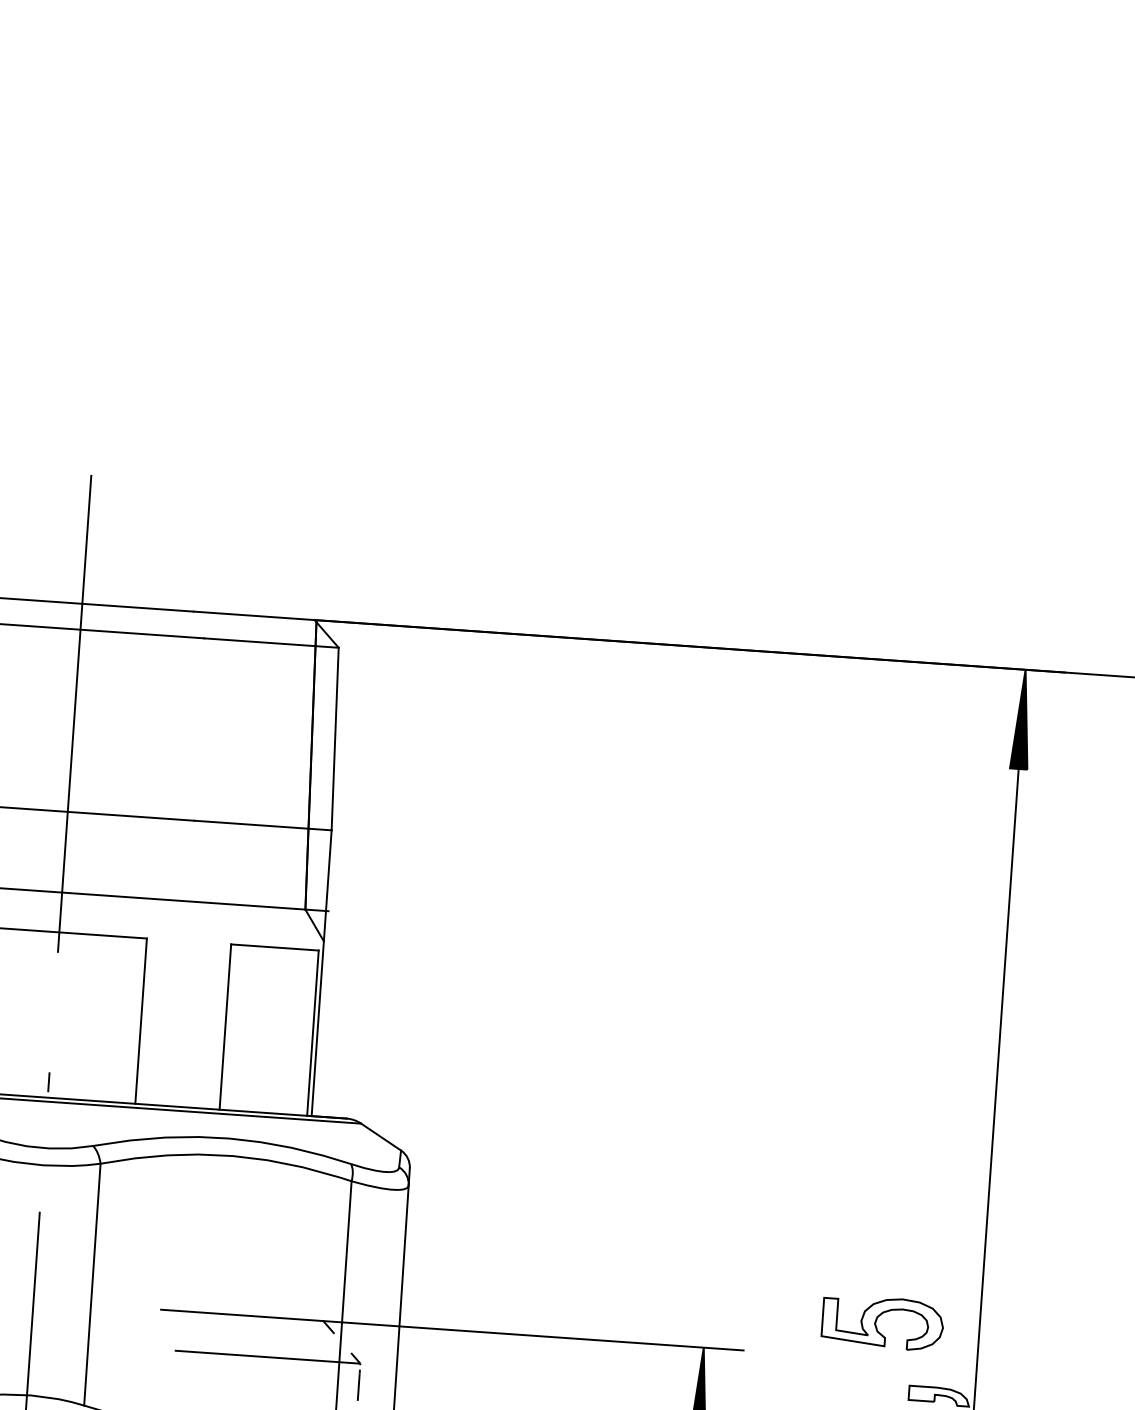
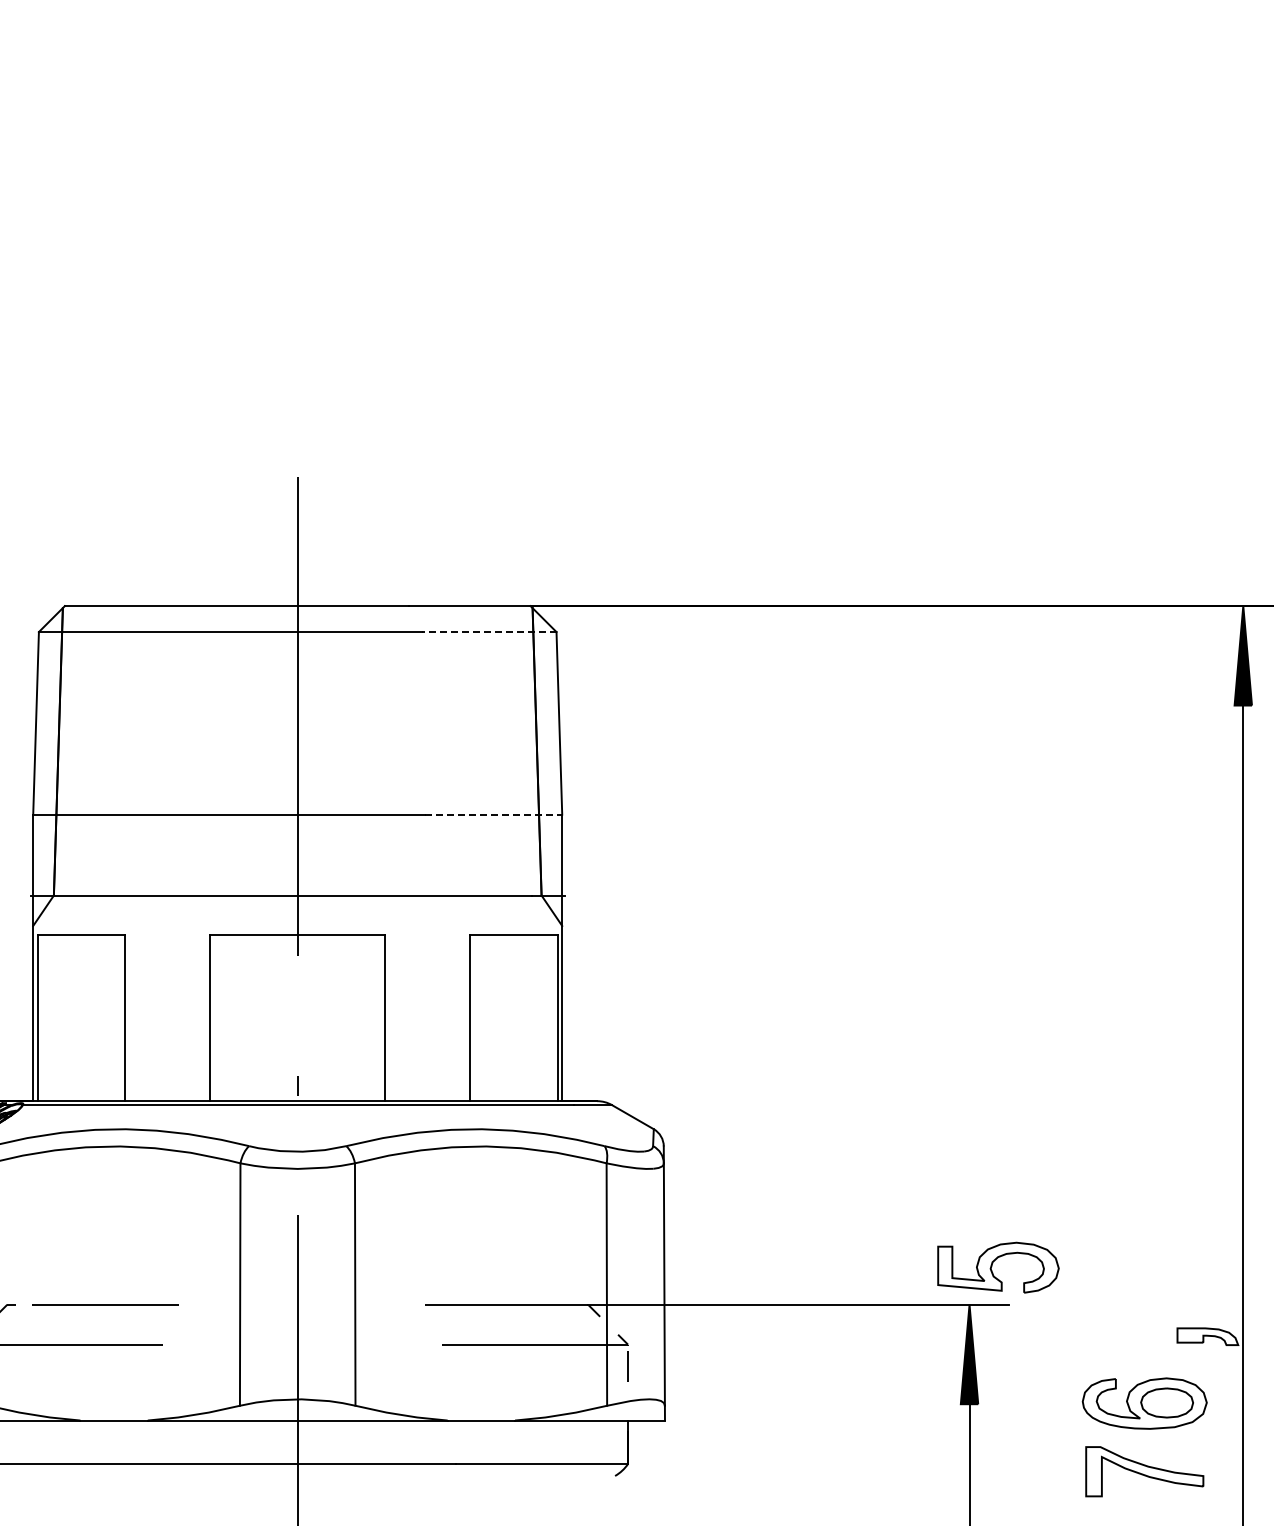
line: (270, 643) -> (488, 632), solid -> dashed
line: (263, 825) -> (493, 814), solid -> dashed
part: (876, 1321) -> (992, 1266), moved

